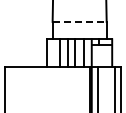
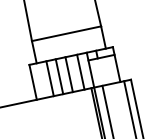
line: (80, 21) -> (67, 32), dashed -> solid

